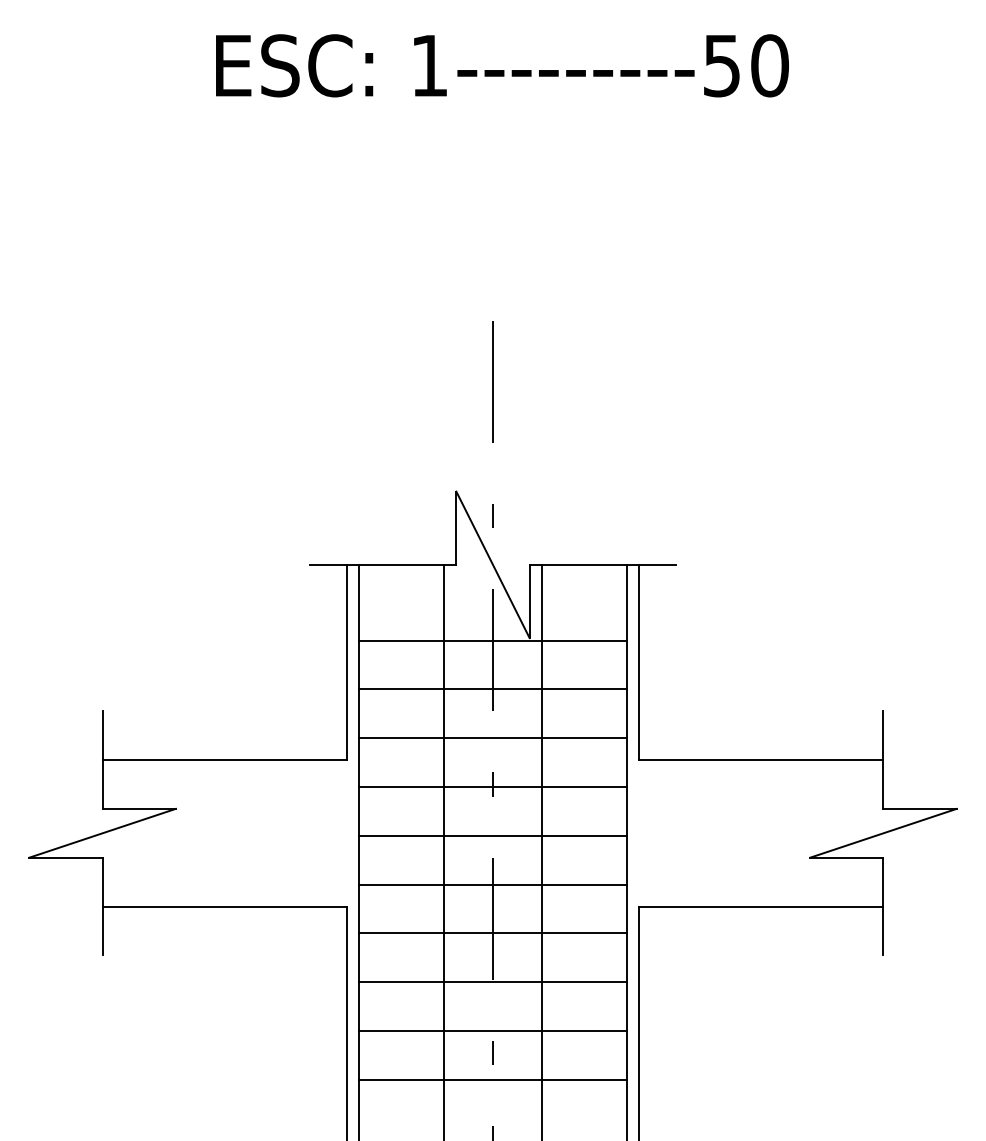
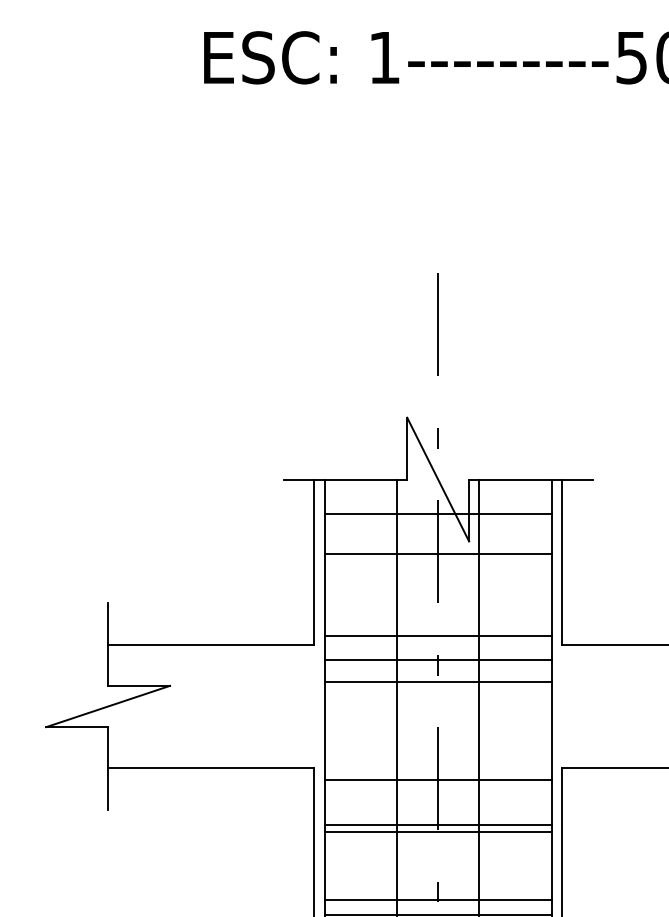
line: (492, 640) -> (437, 513), moved
line: (492, 689) -> (437, 554), moved
line: (492, 738) -> (437, 660), moved
line: (492, 786) -> (437, 635), moved
line: (492, 835) -> (437, 681), moved
line: (492, 884) -> (437, 780), moved
line: (492, 933) -> (437, 824), moved
line: (492, 1030) -> (437, 899), moved

